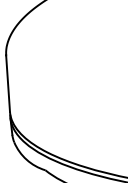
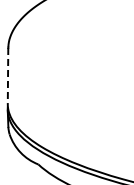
line: (8, 83) -> (8, 75), solid -> dashed

